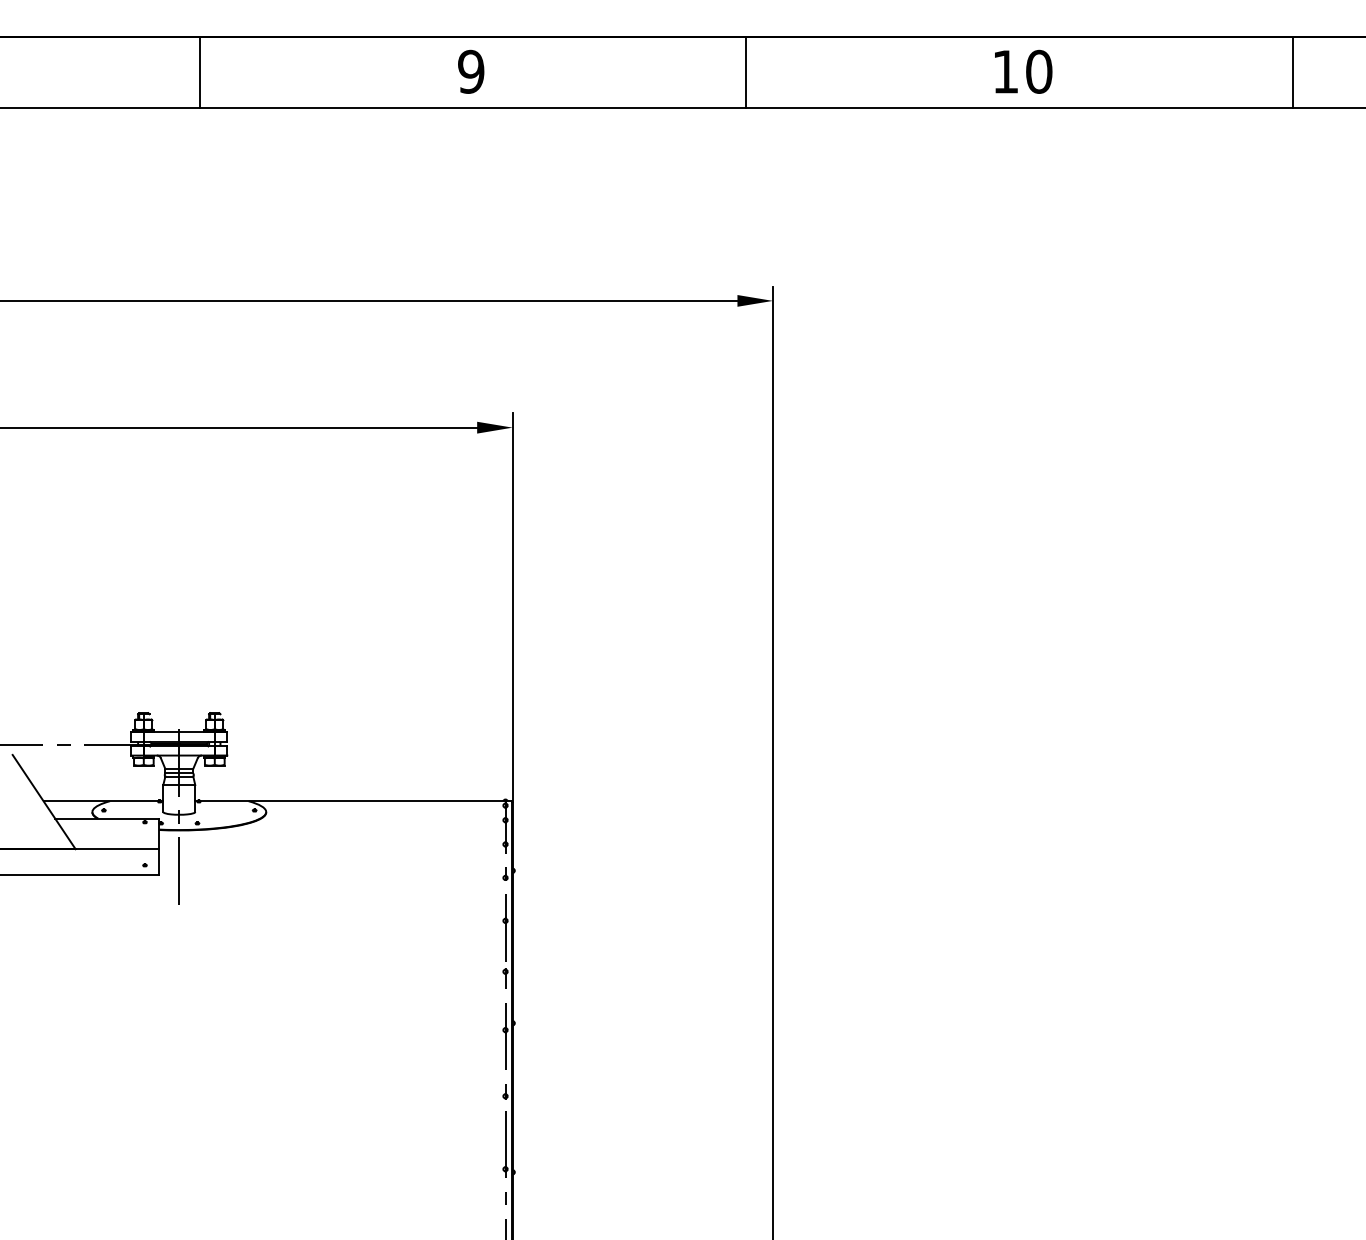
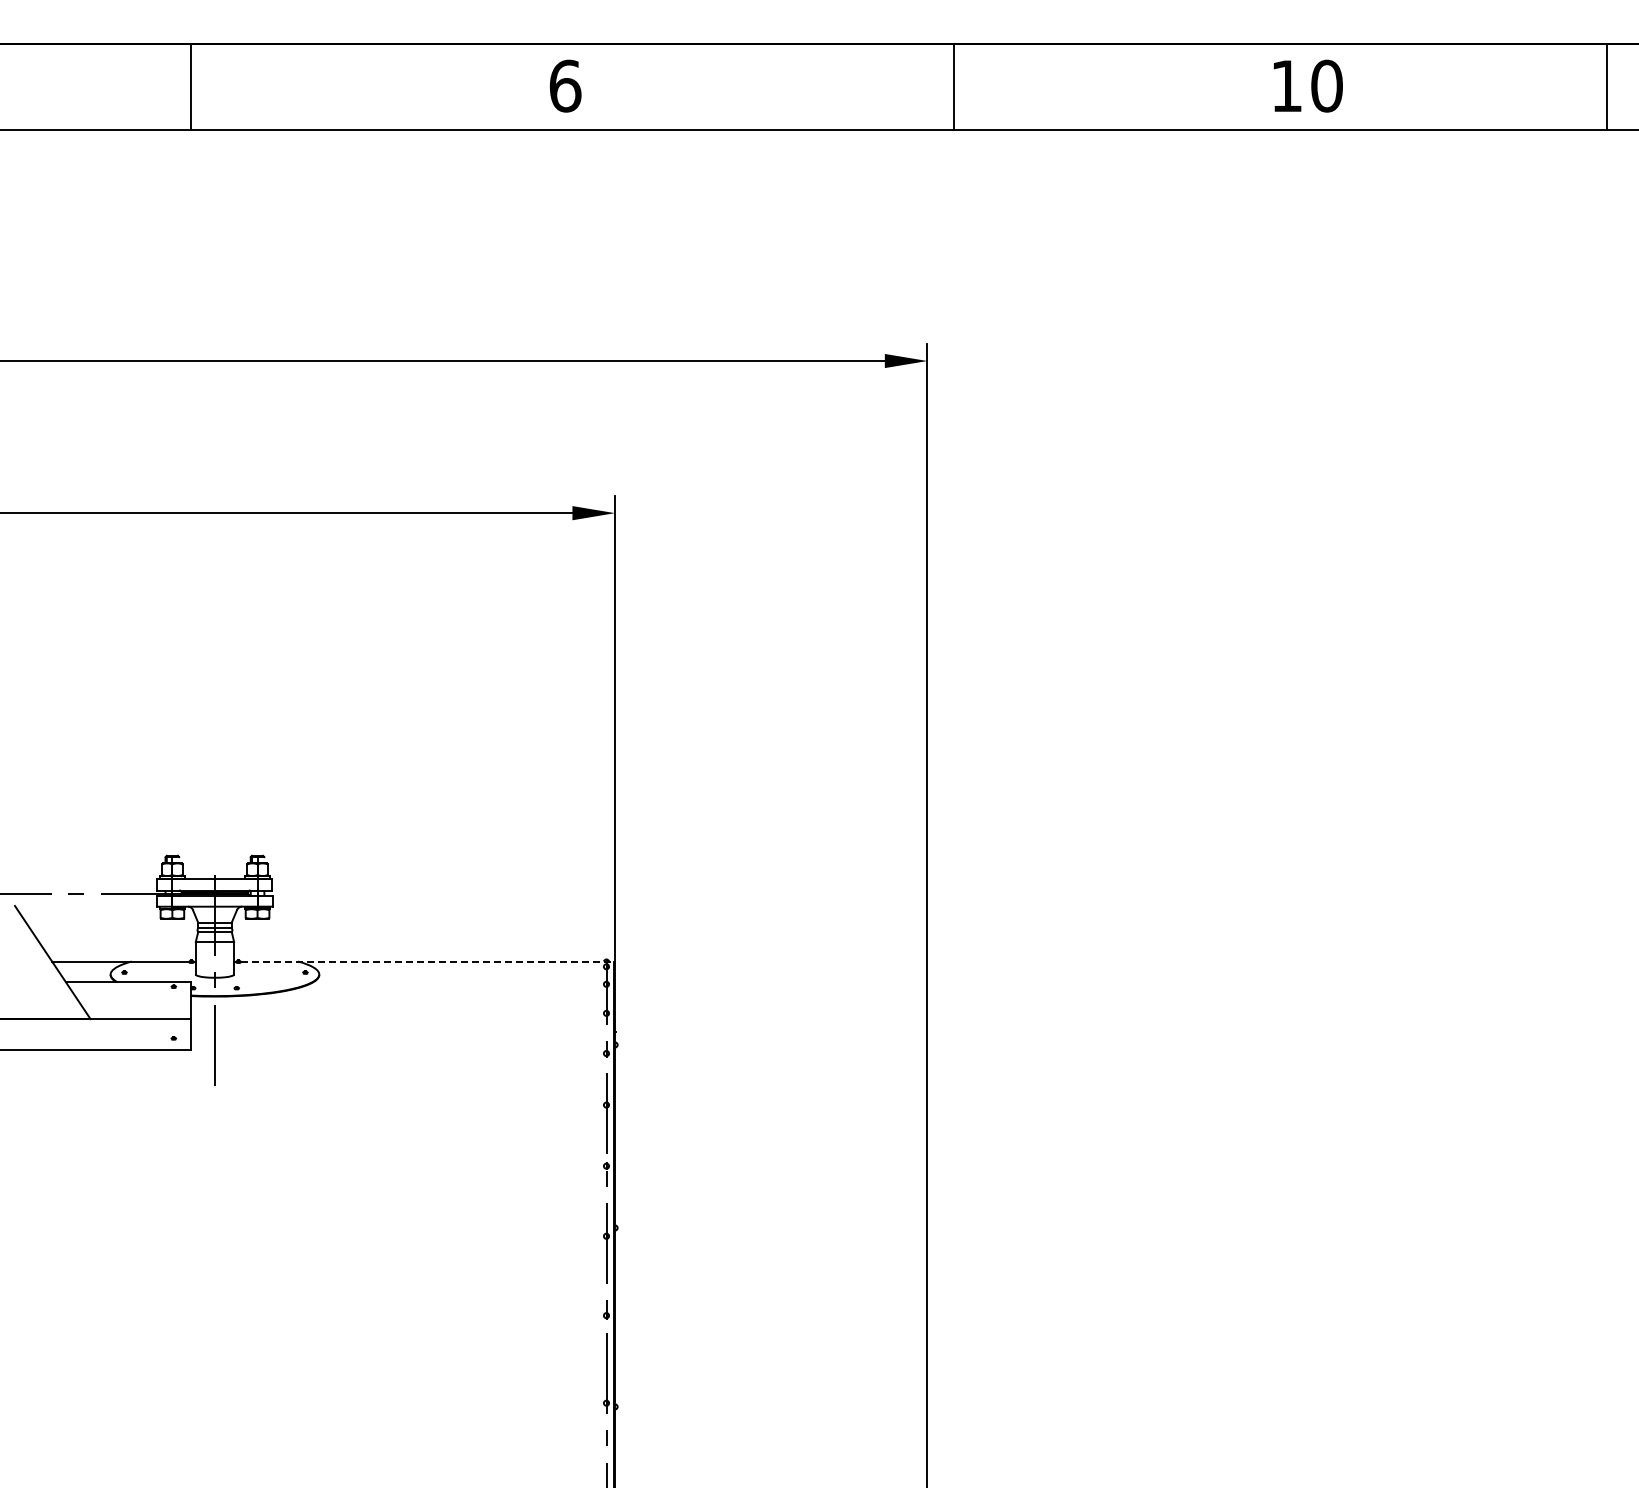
text: (471, 71) -> (565, 85), 9 -> 6
text: (1023, 71) -> (1308, 85), moved
line: (199, 72) -> (190, 86), moved
line: (746, 72) -> (953, 86), moved
line: (1292, 72) -> (1607, 86), moved
line: (356, 801) -> (427, 961), solid -> dashed

